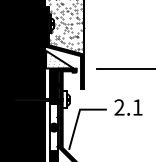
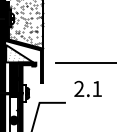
text: (128, 107) -> (88, 88), moved

